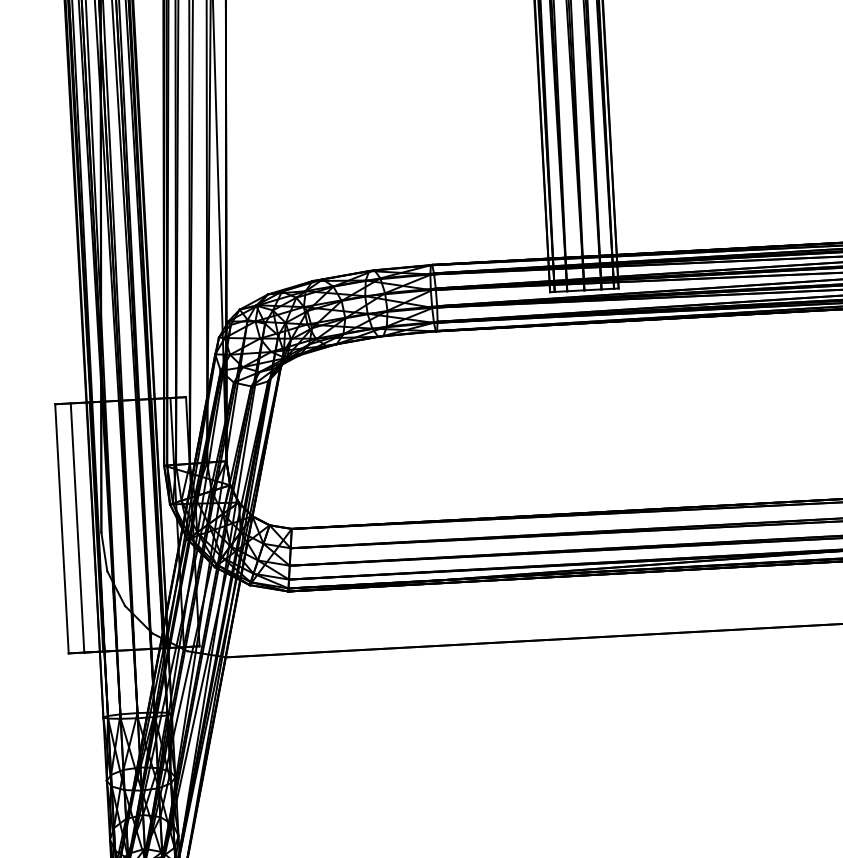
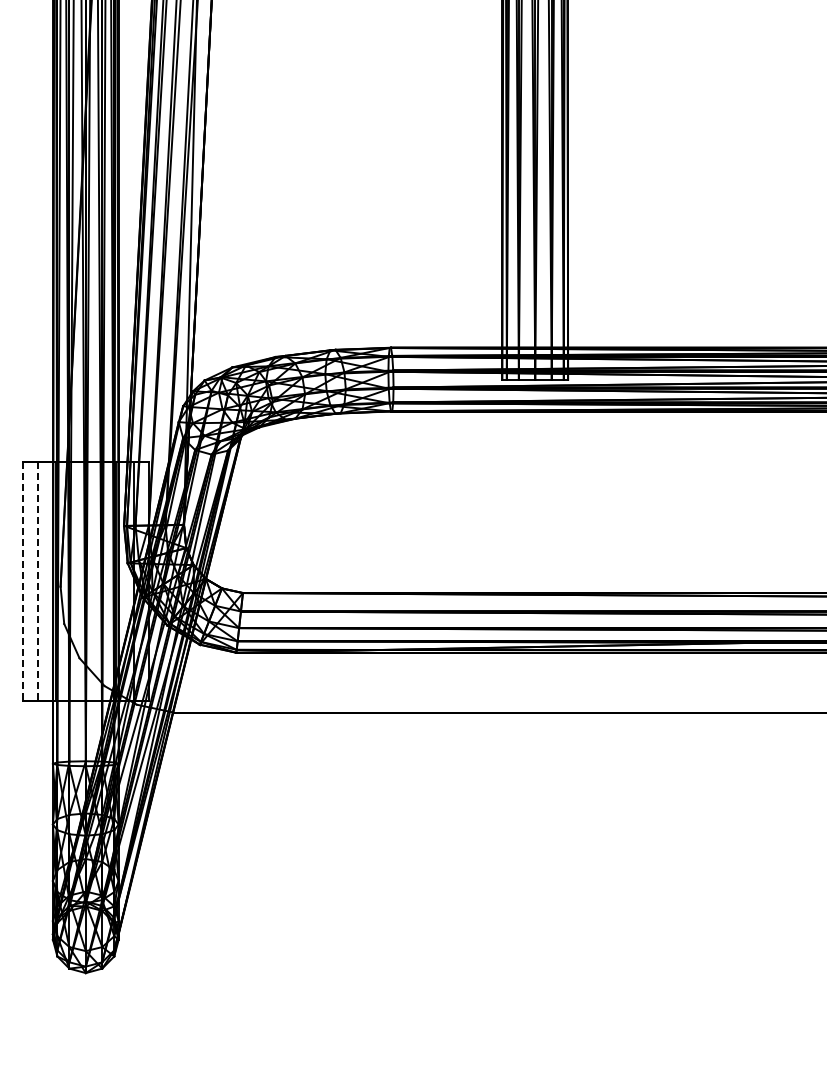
line: (78, 528) -> (38, 581), solid -> dashed
line: (62, 529) -> (23, 581), solid -> dashed

